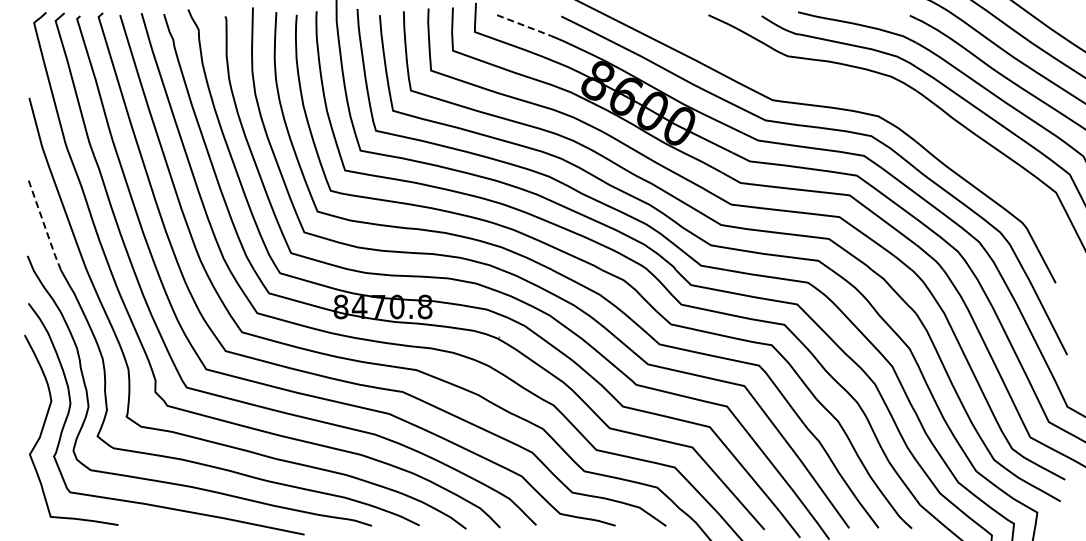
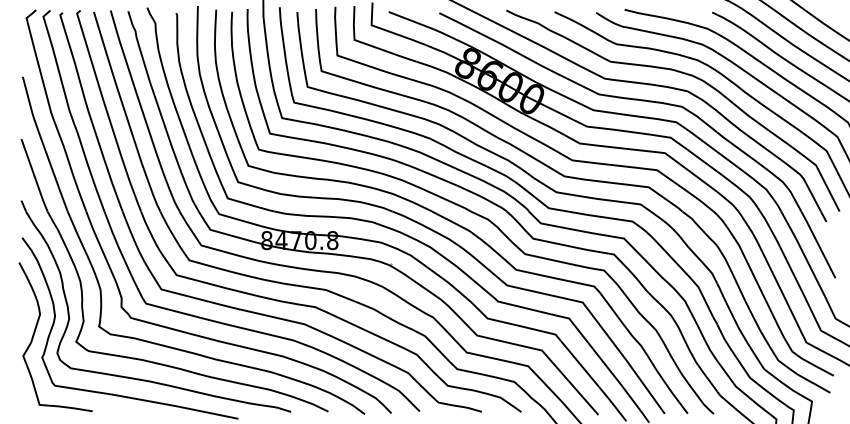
line: (526, 26) -> (412, 20), dashed -> solid
part: (870, 93) -> (681, 73), added
line: (44, 225) -> (34, 176), dashed -> solid

